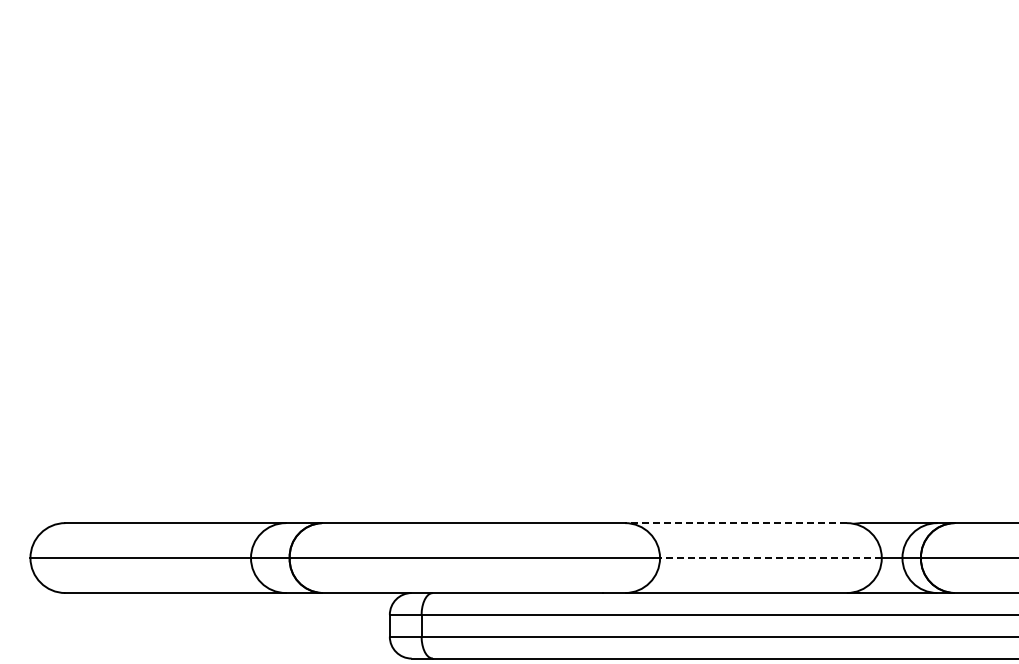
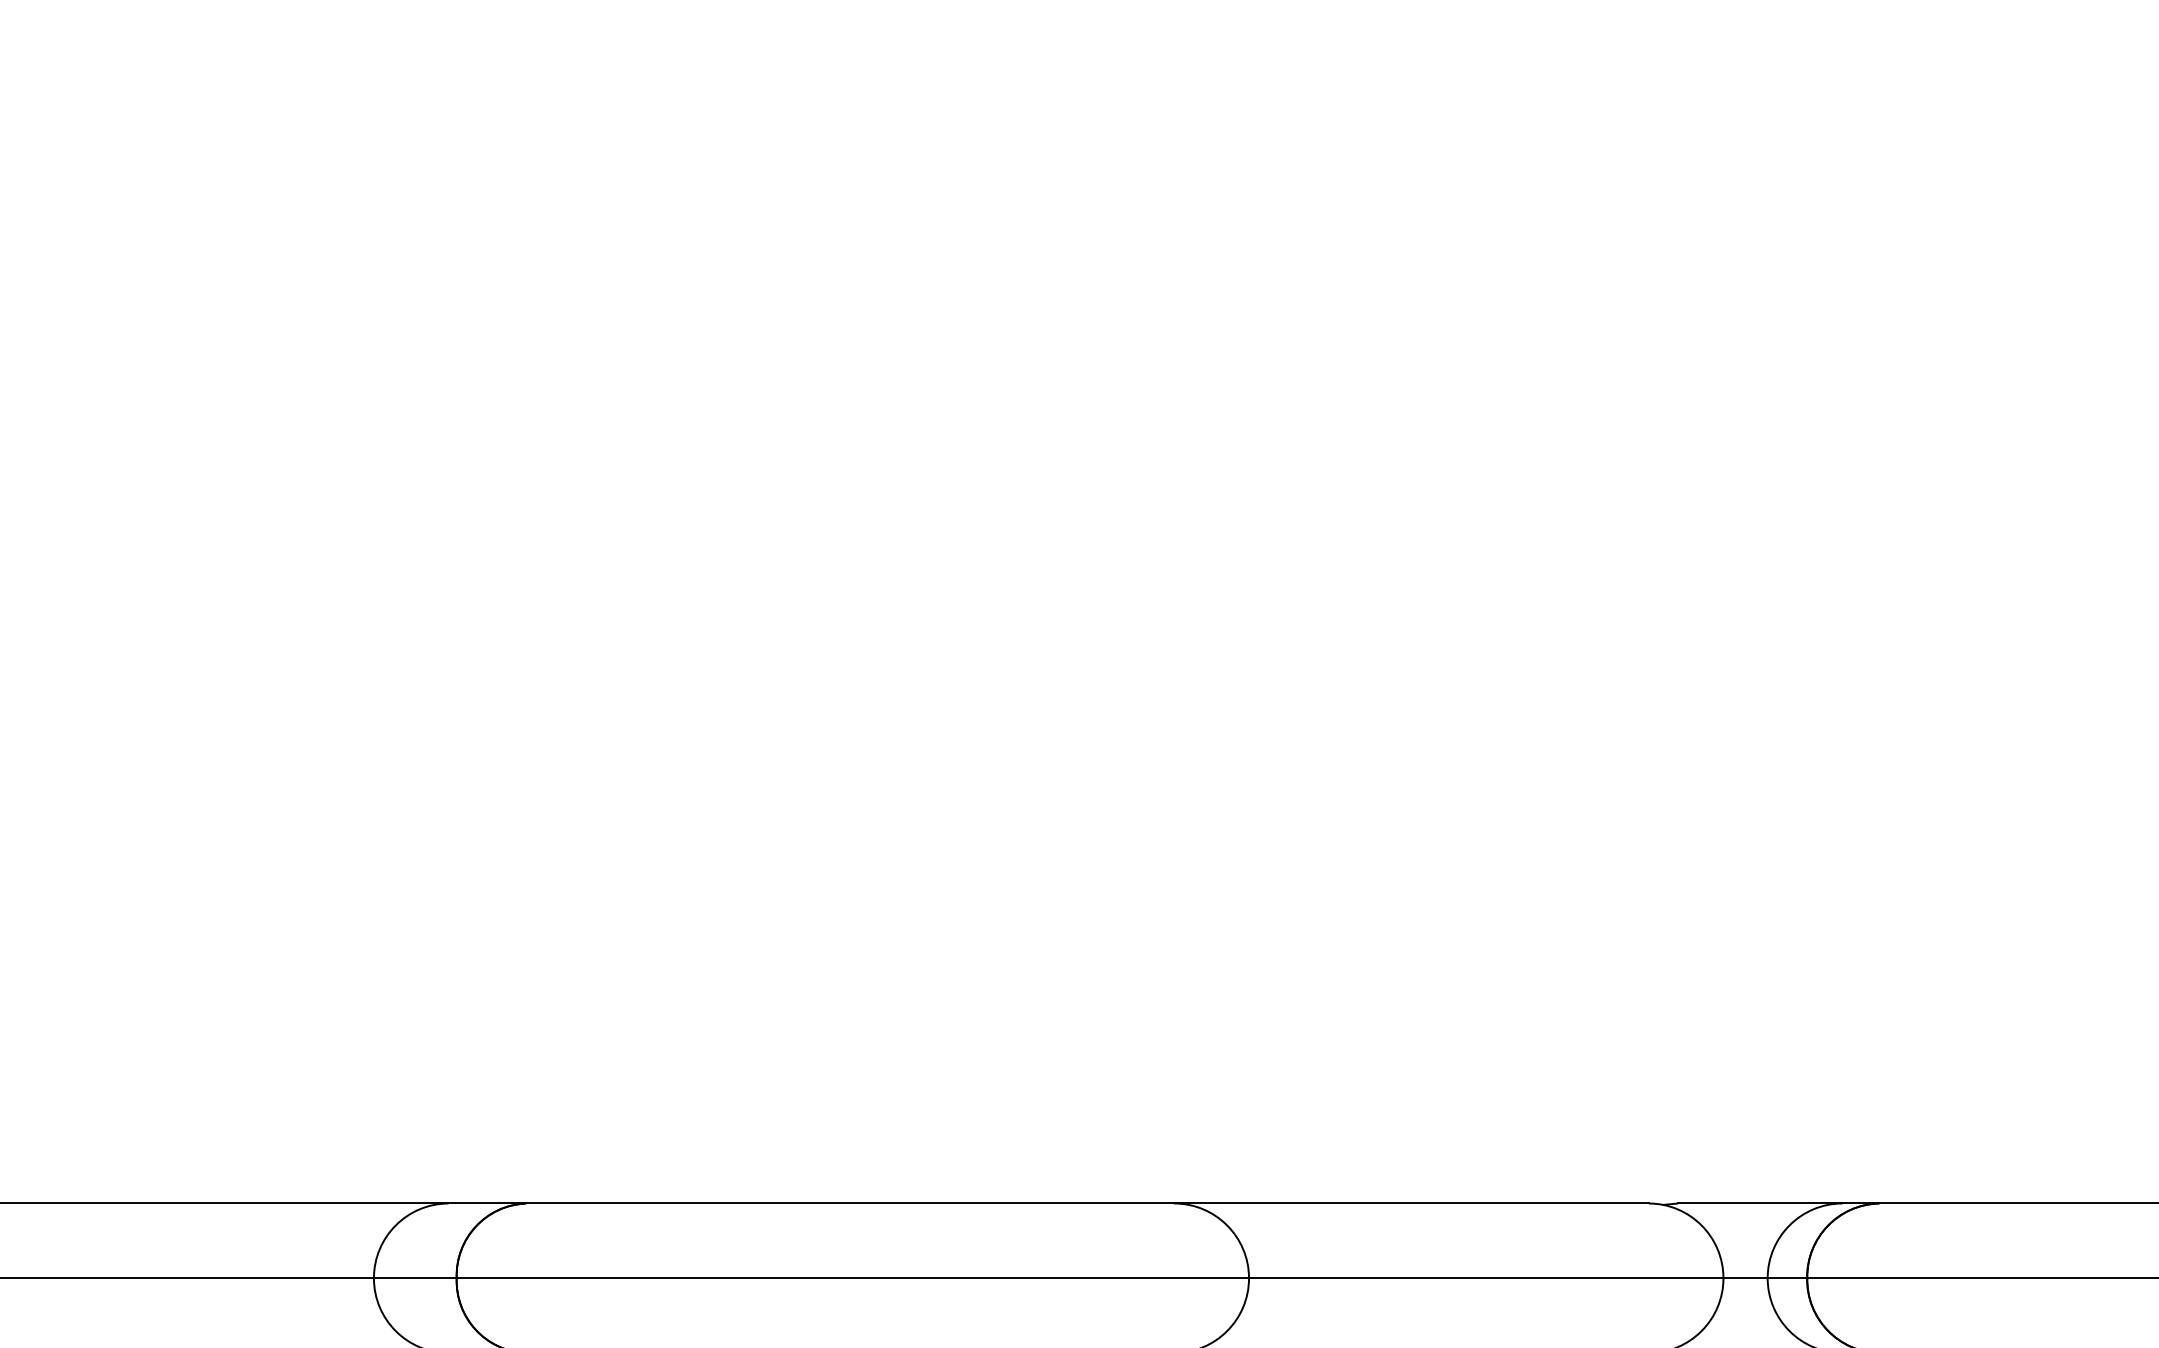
line: (735, 523) -> (1410, 1204), dashed -> solid
line: (770, 558) -> (1485, 1279), dashed -> solid

